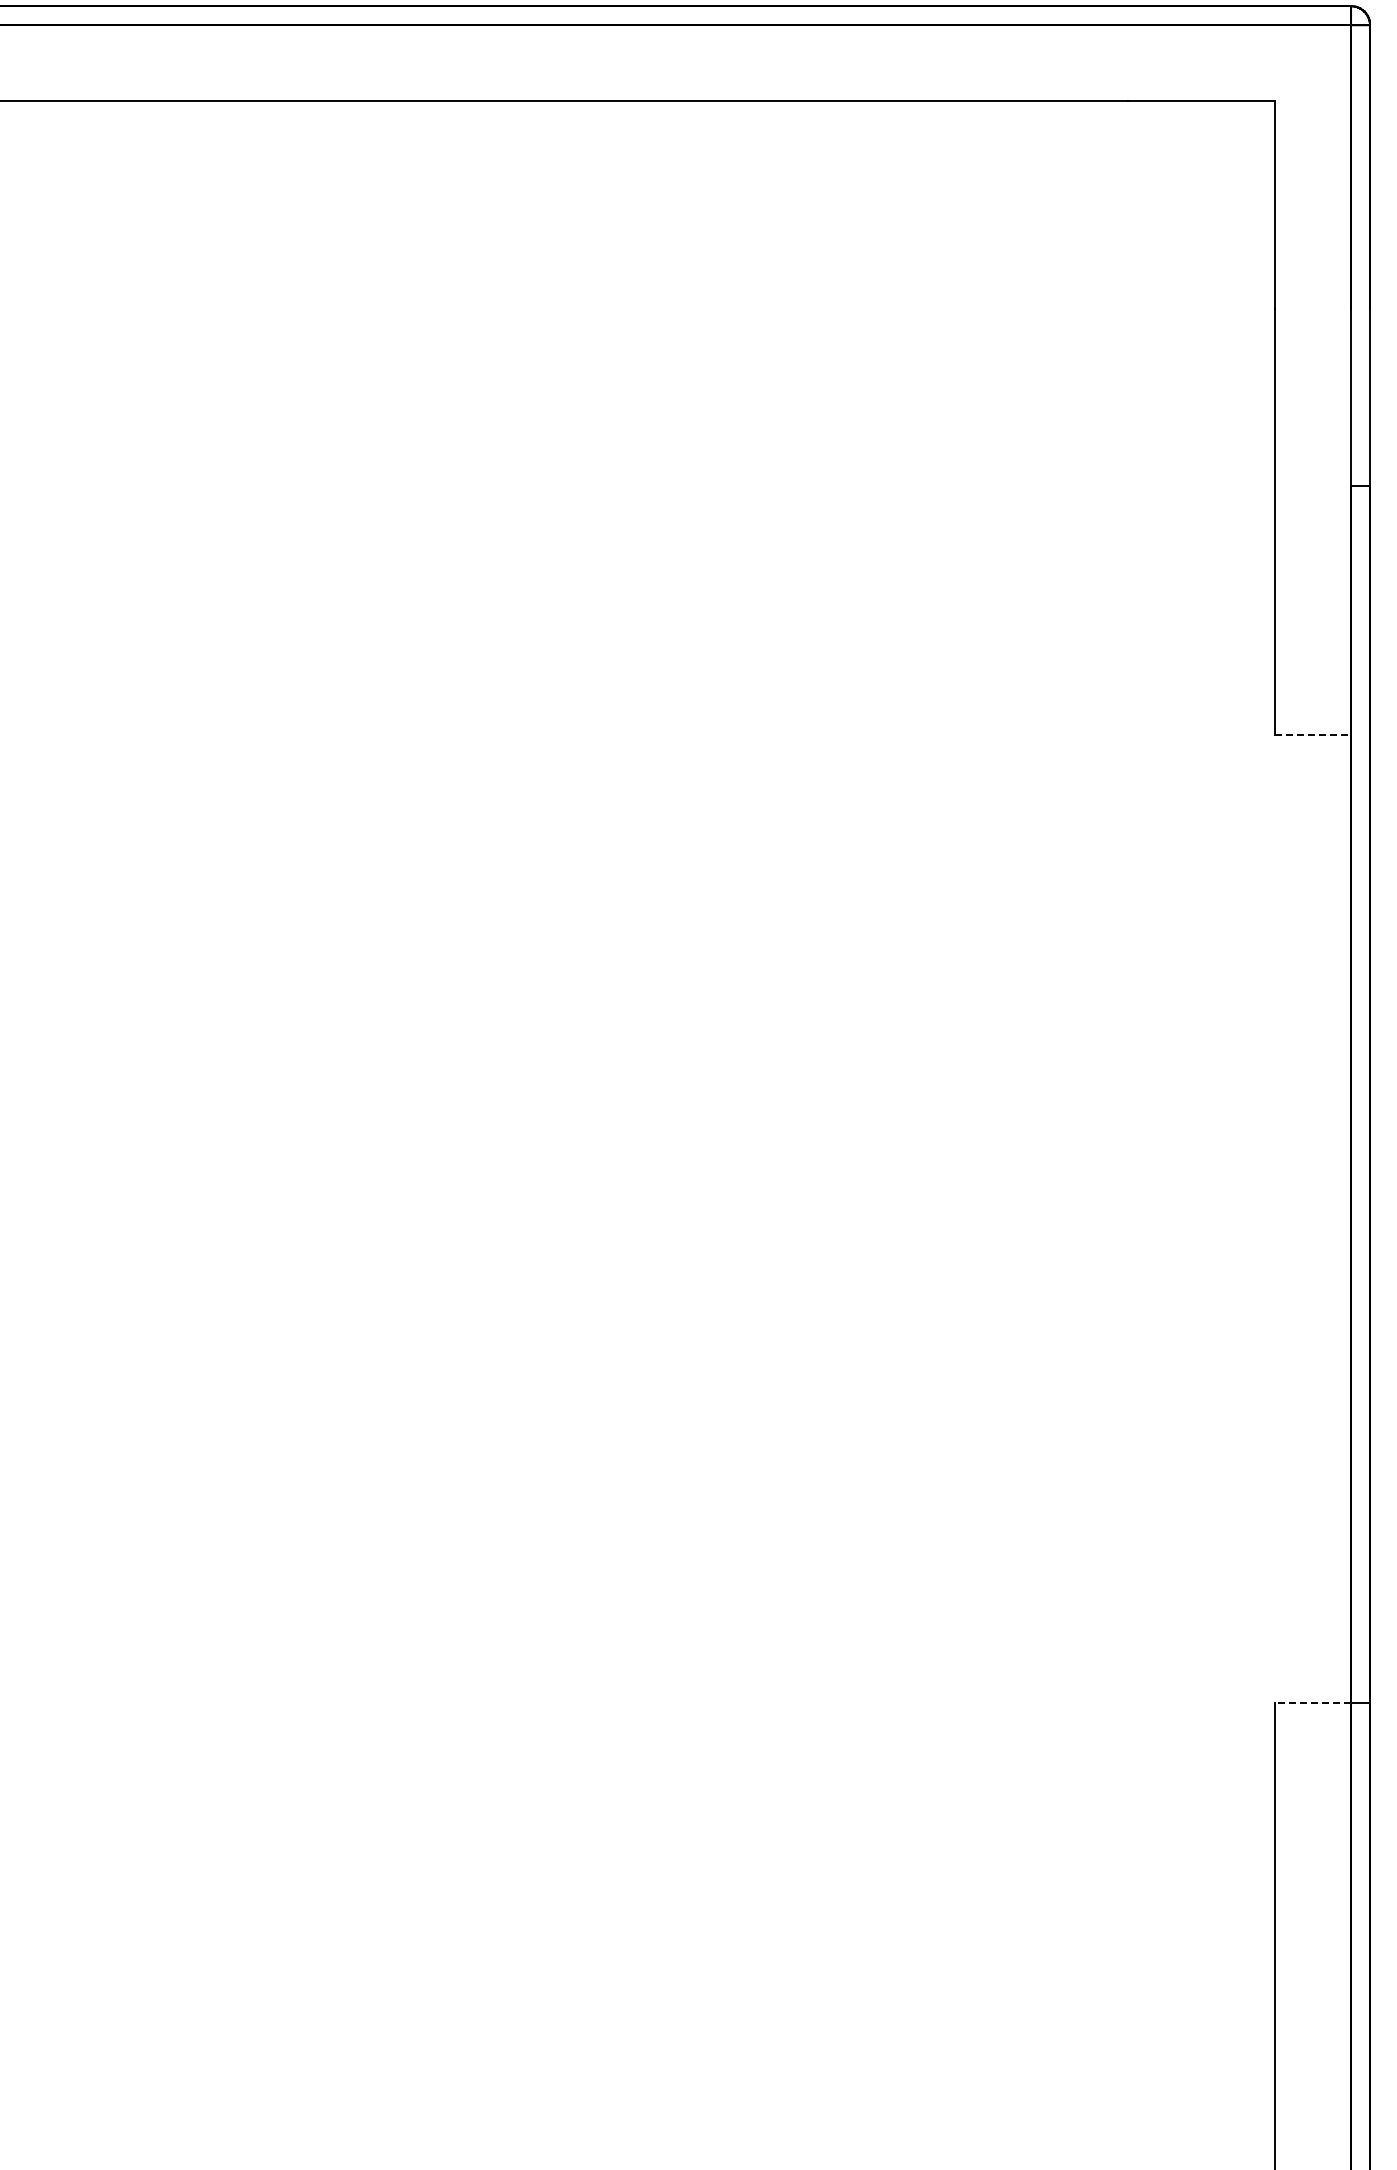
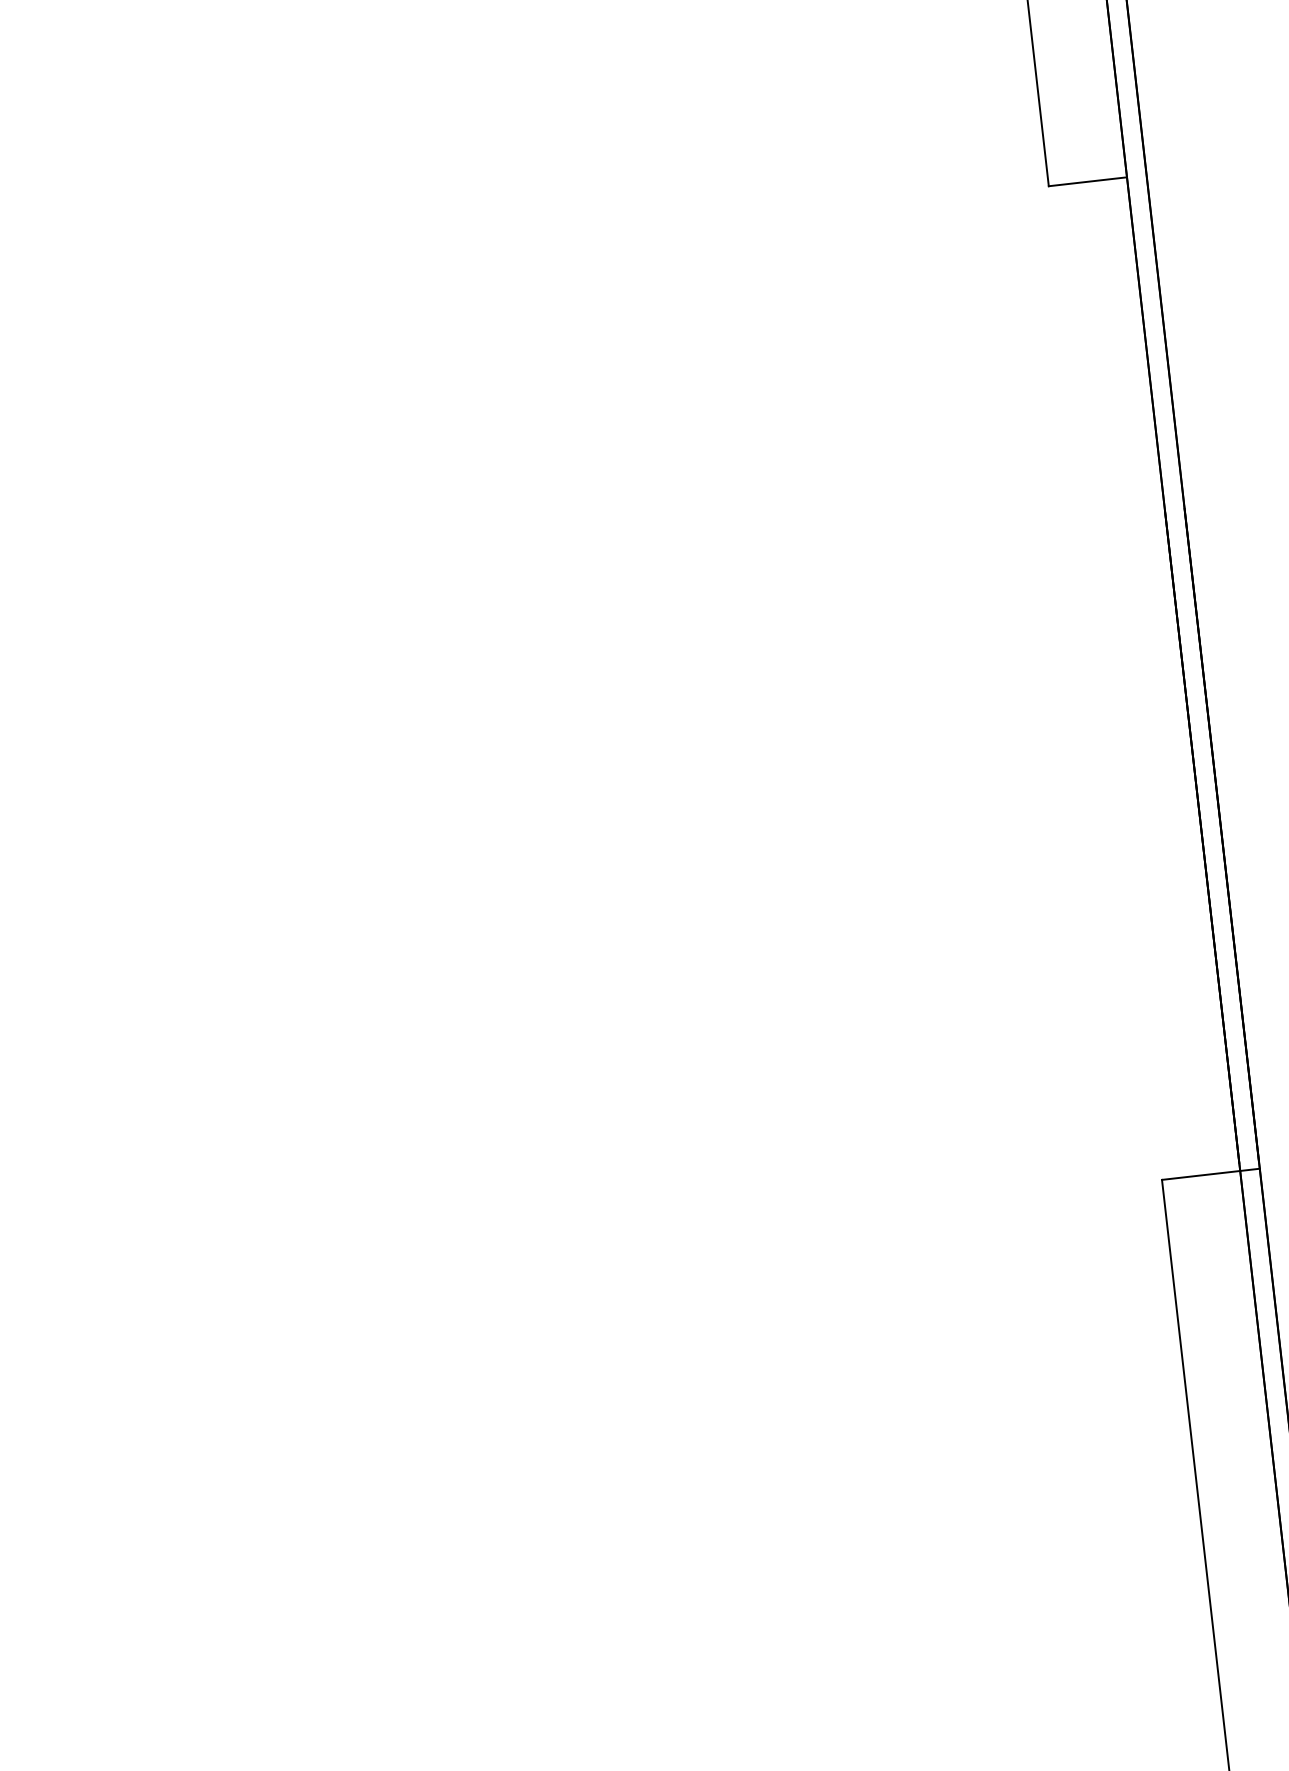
line: (1313, 734) -> (1088, 181), dashed -> solid
line: (1312, 1703) -> (1200, 1175), dashed -> solid

